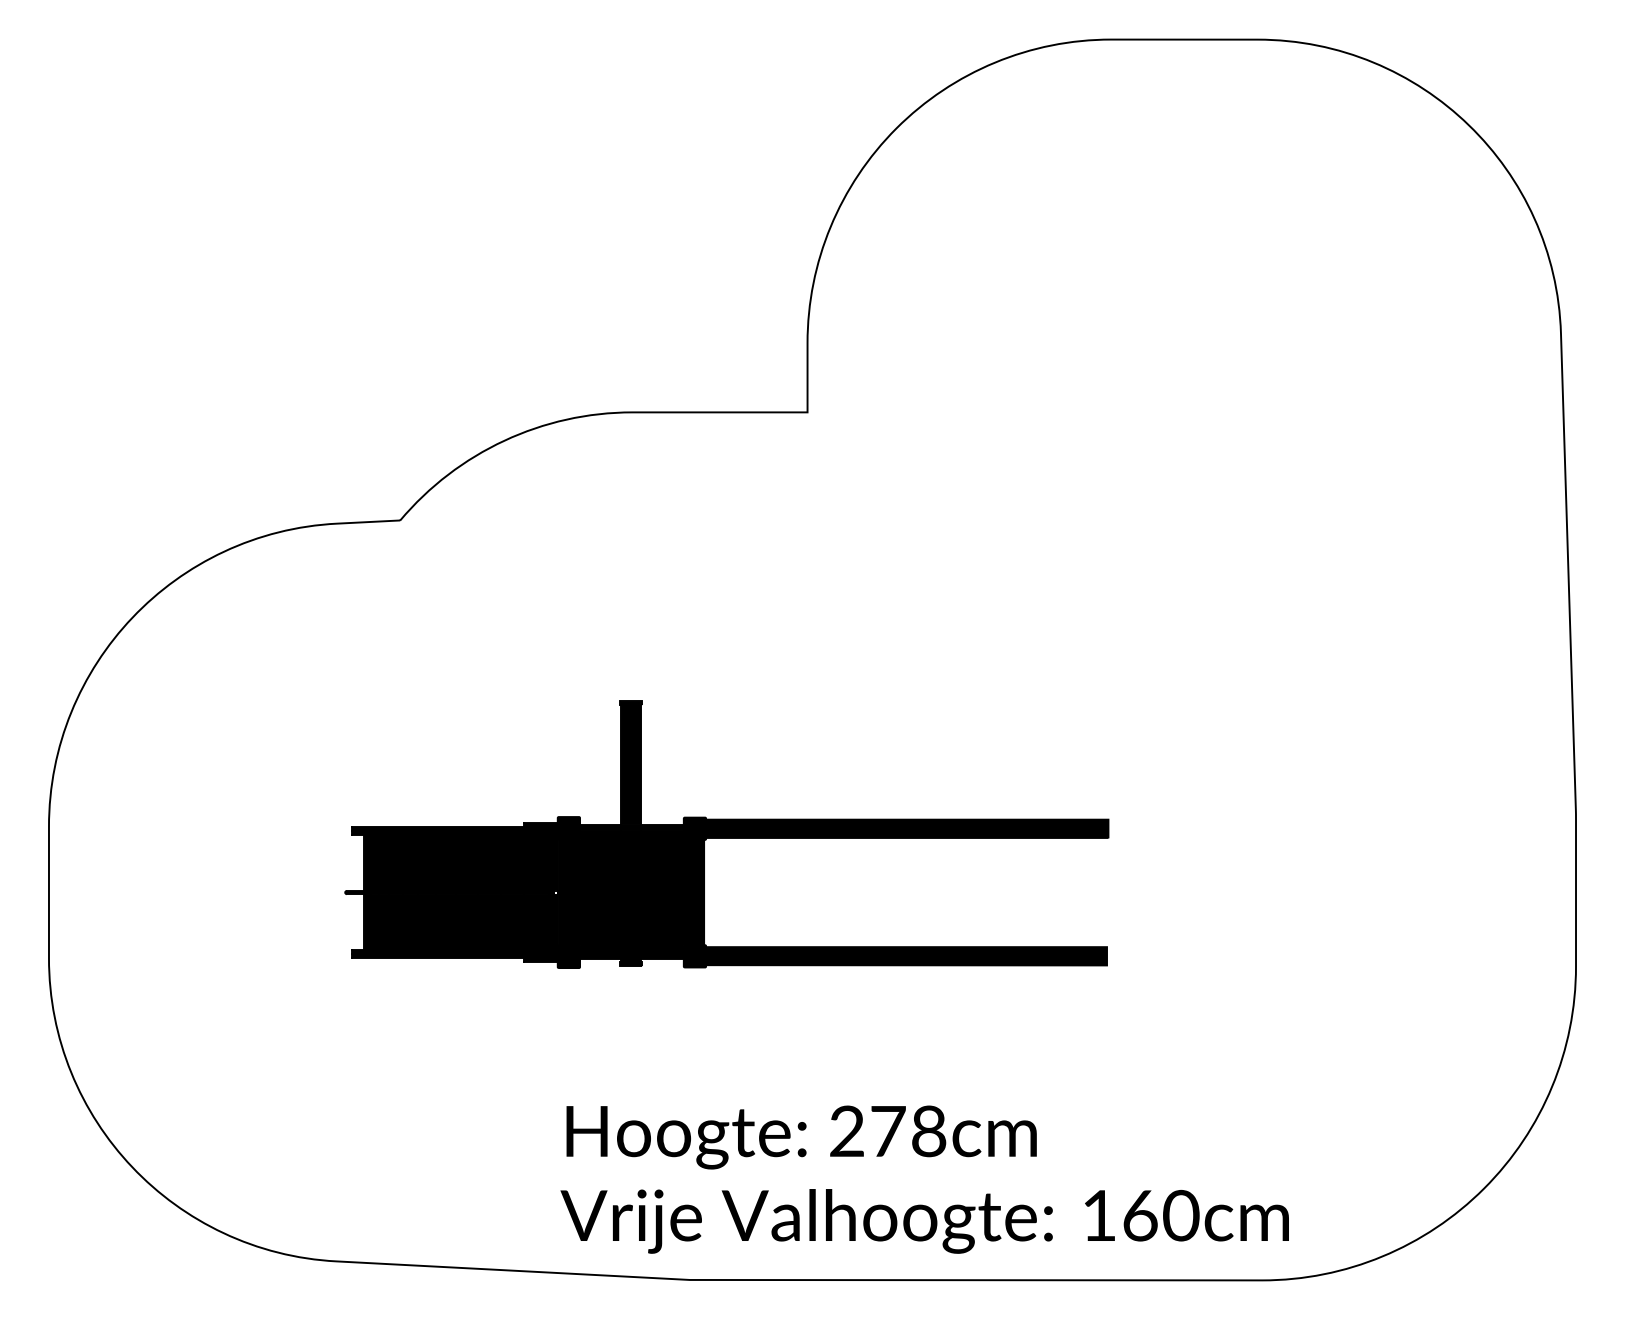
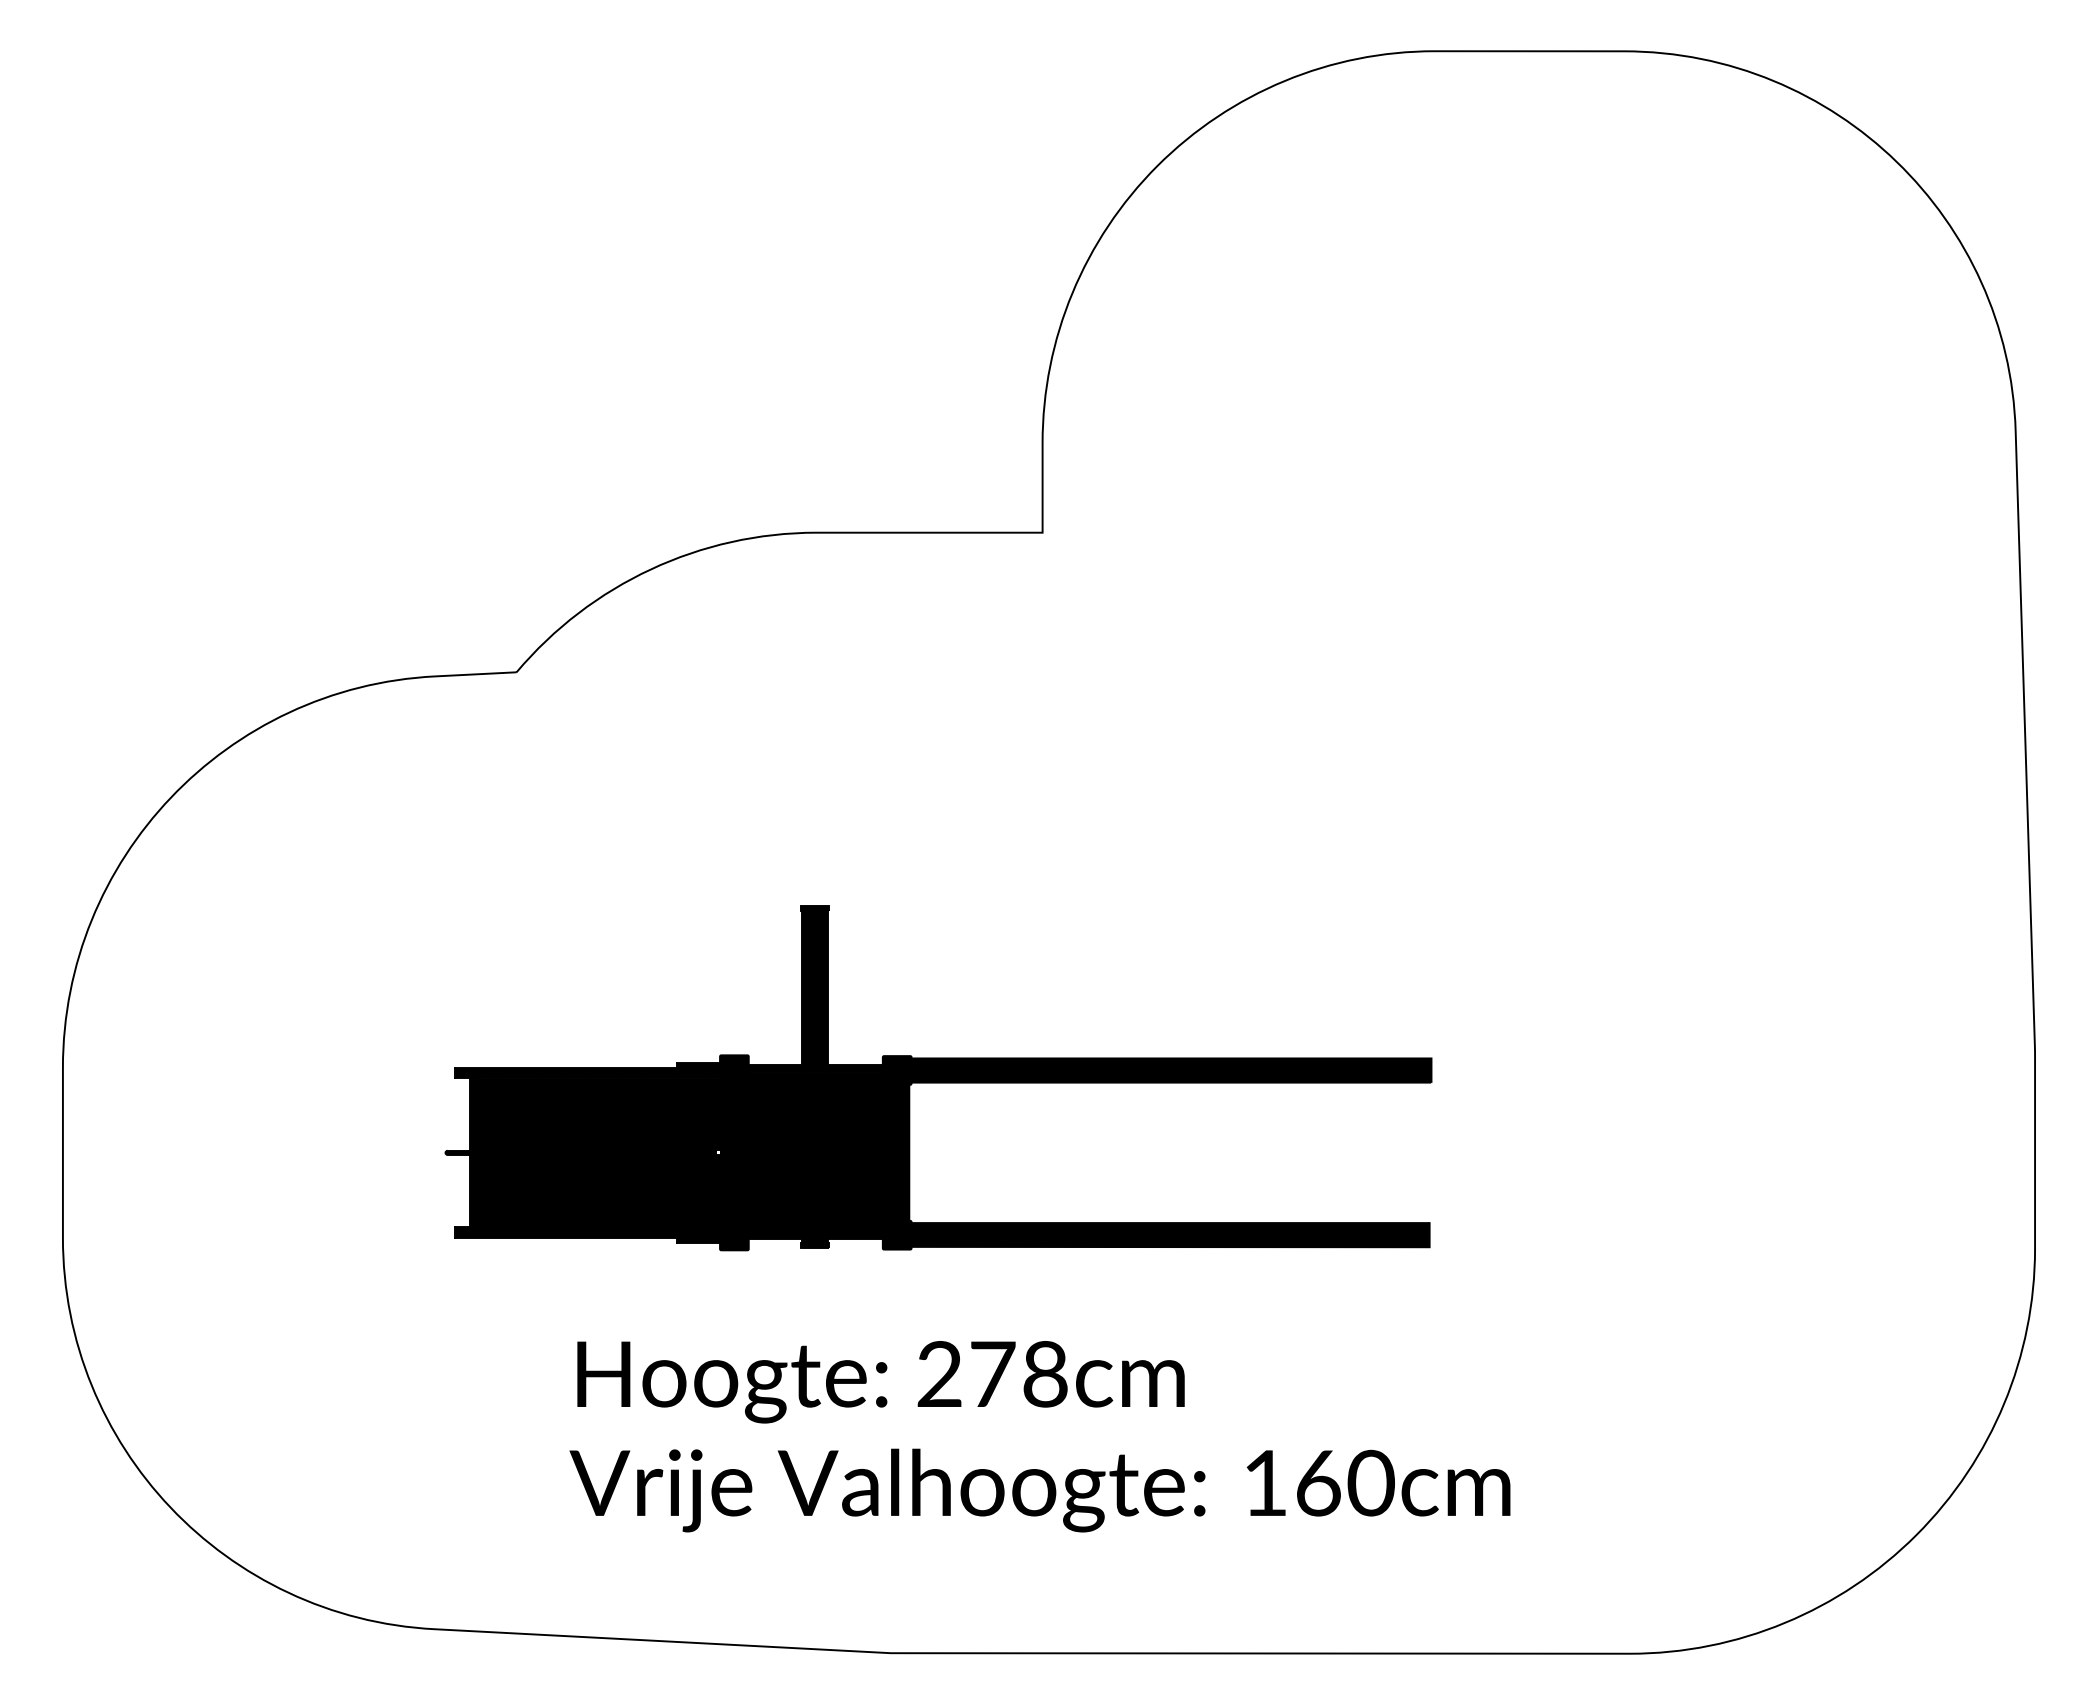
text: (924, 1179) -> (1039, 1436), moved

